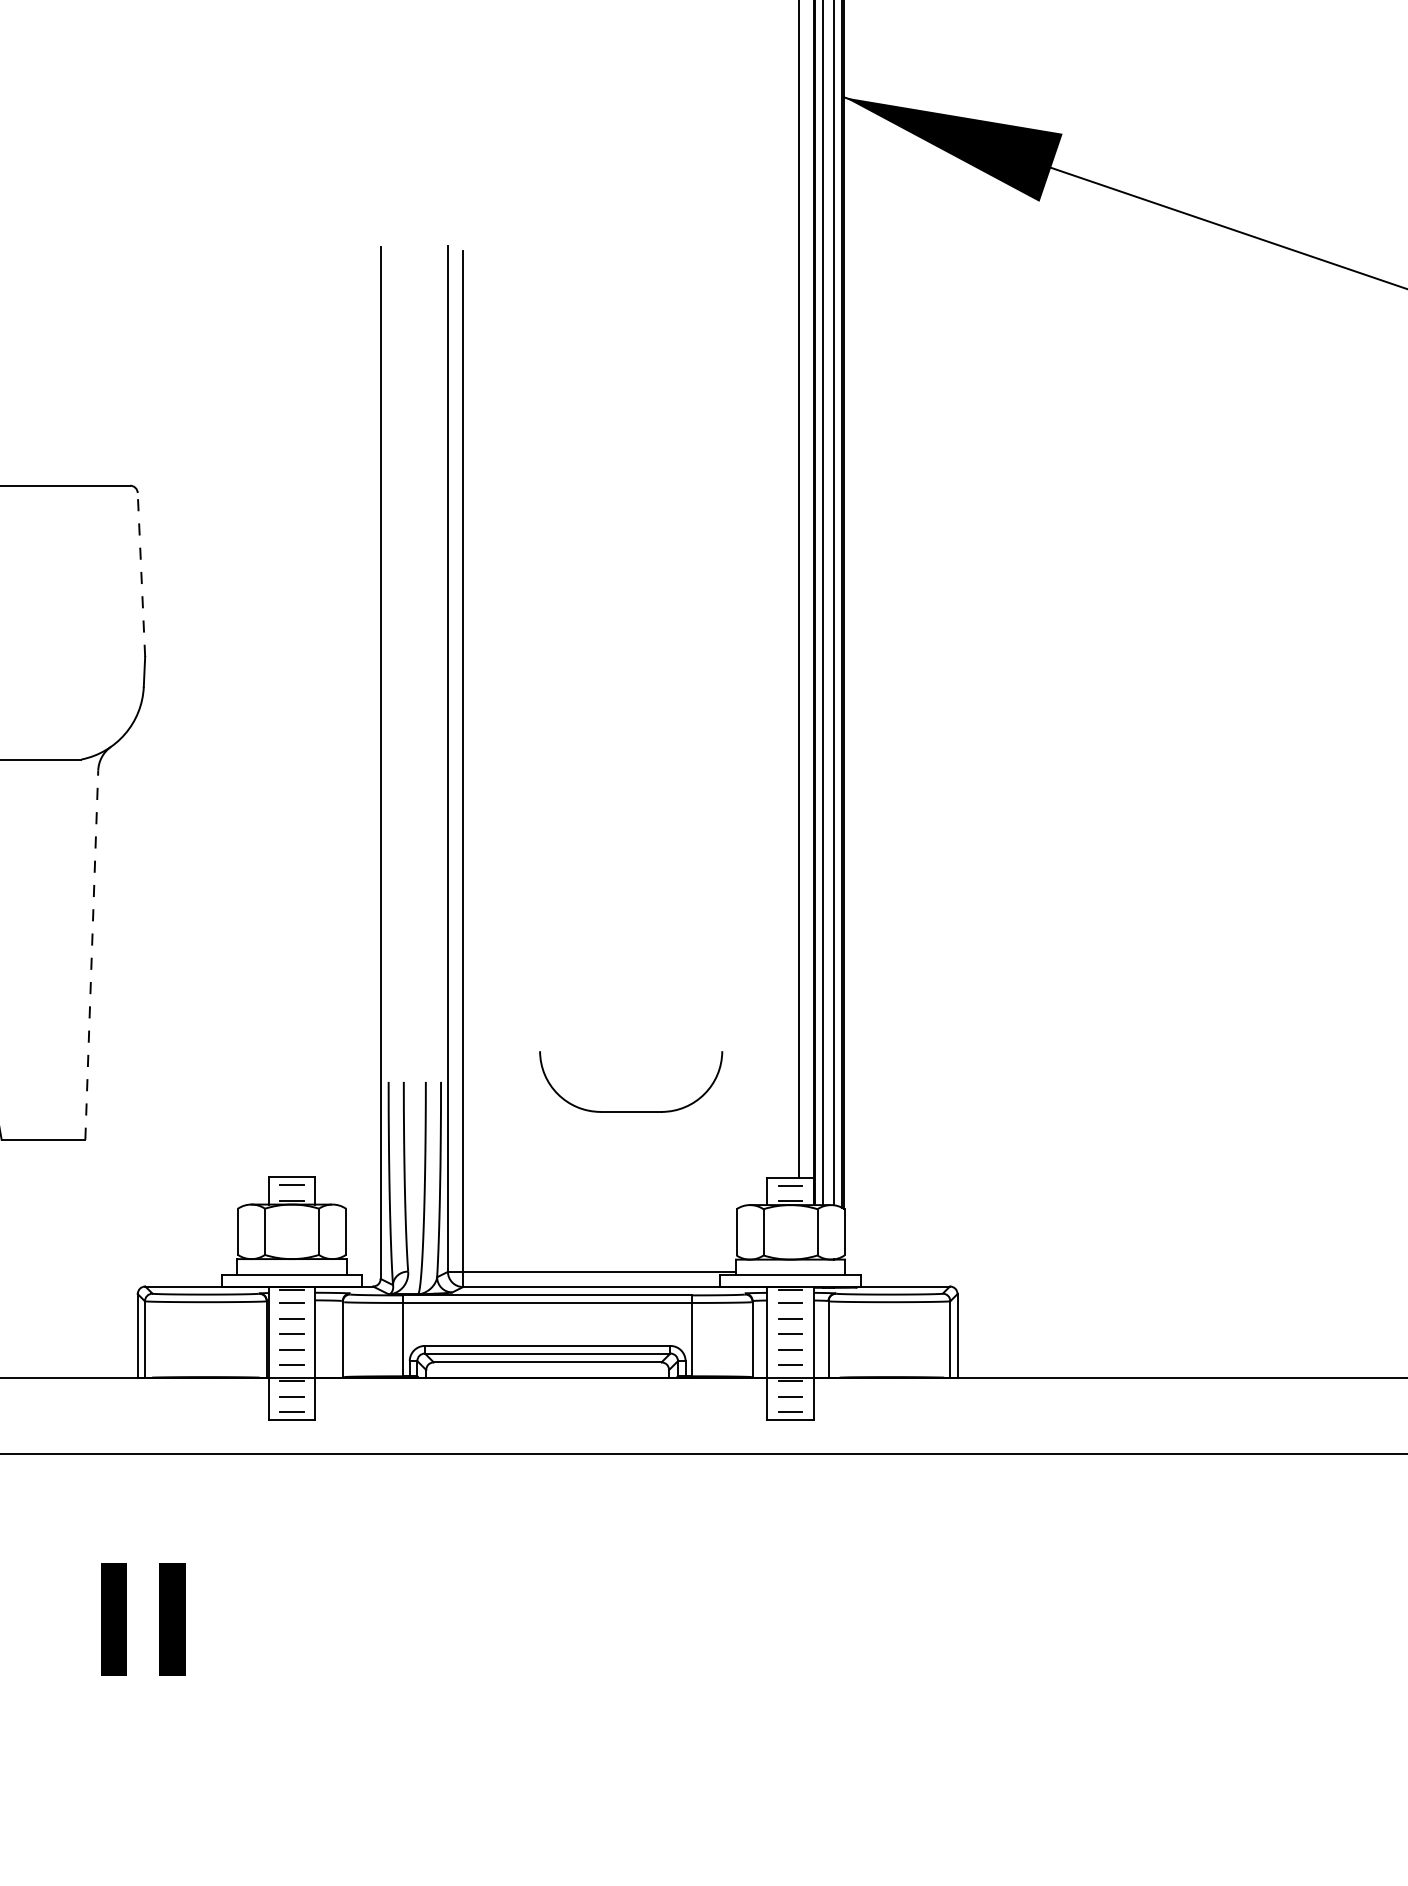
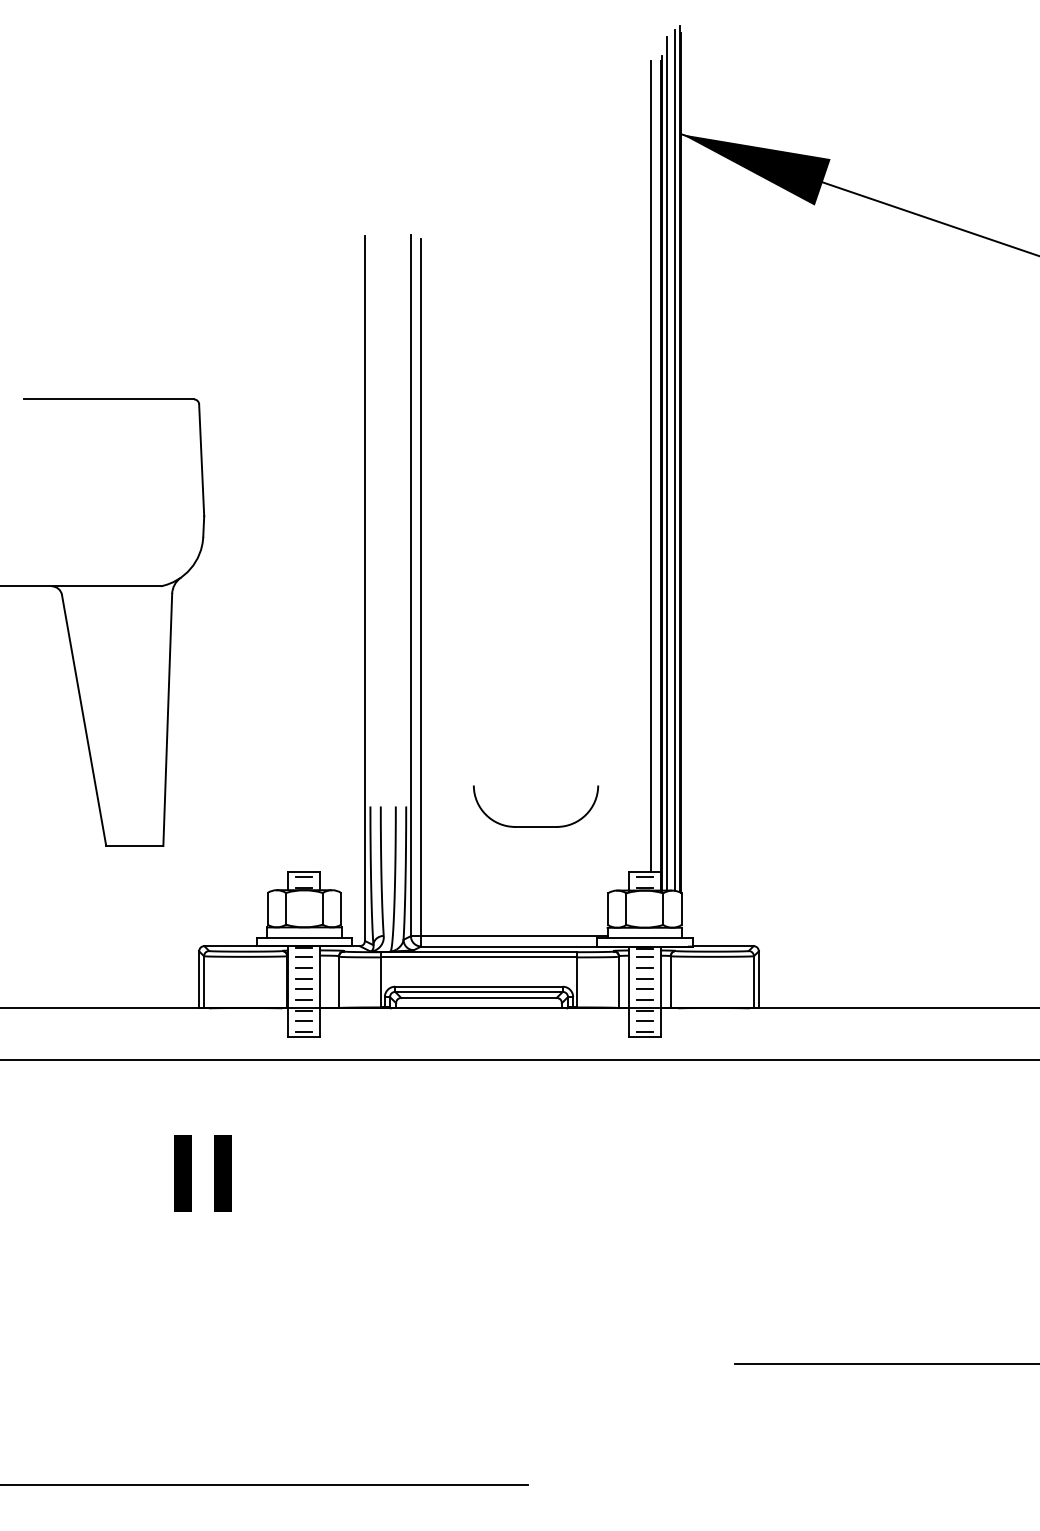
line: (141, 575) -> (201, 460), dashed -> solid
line: (91, 954) -> (167, 719), dashed -> solid

